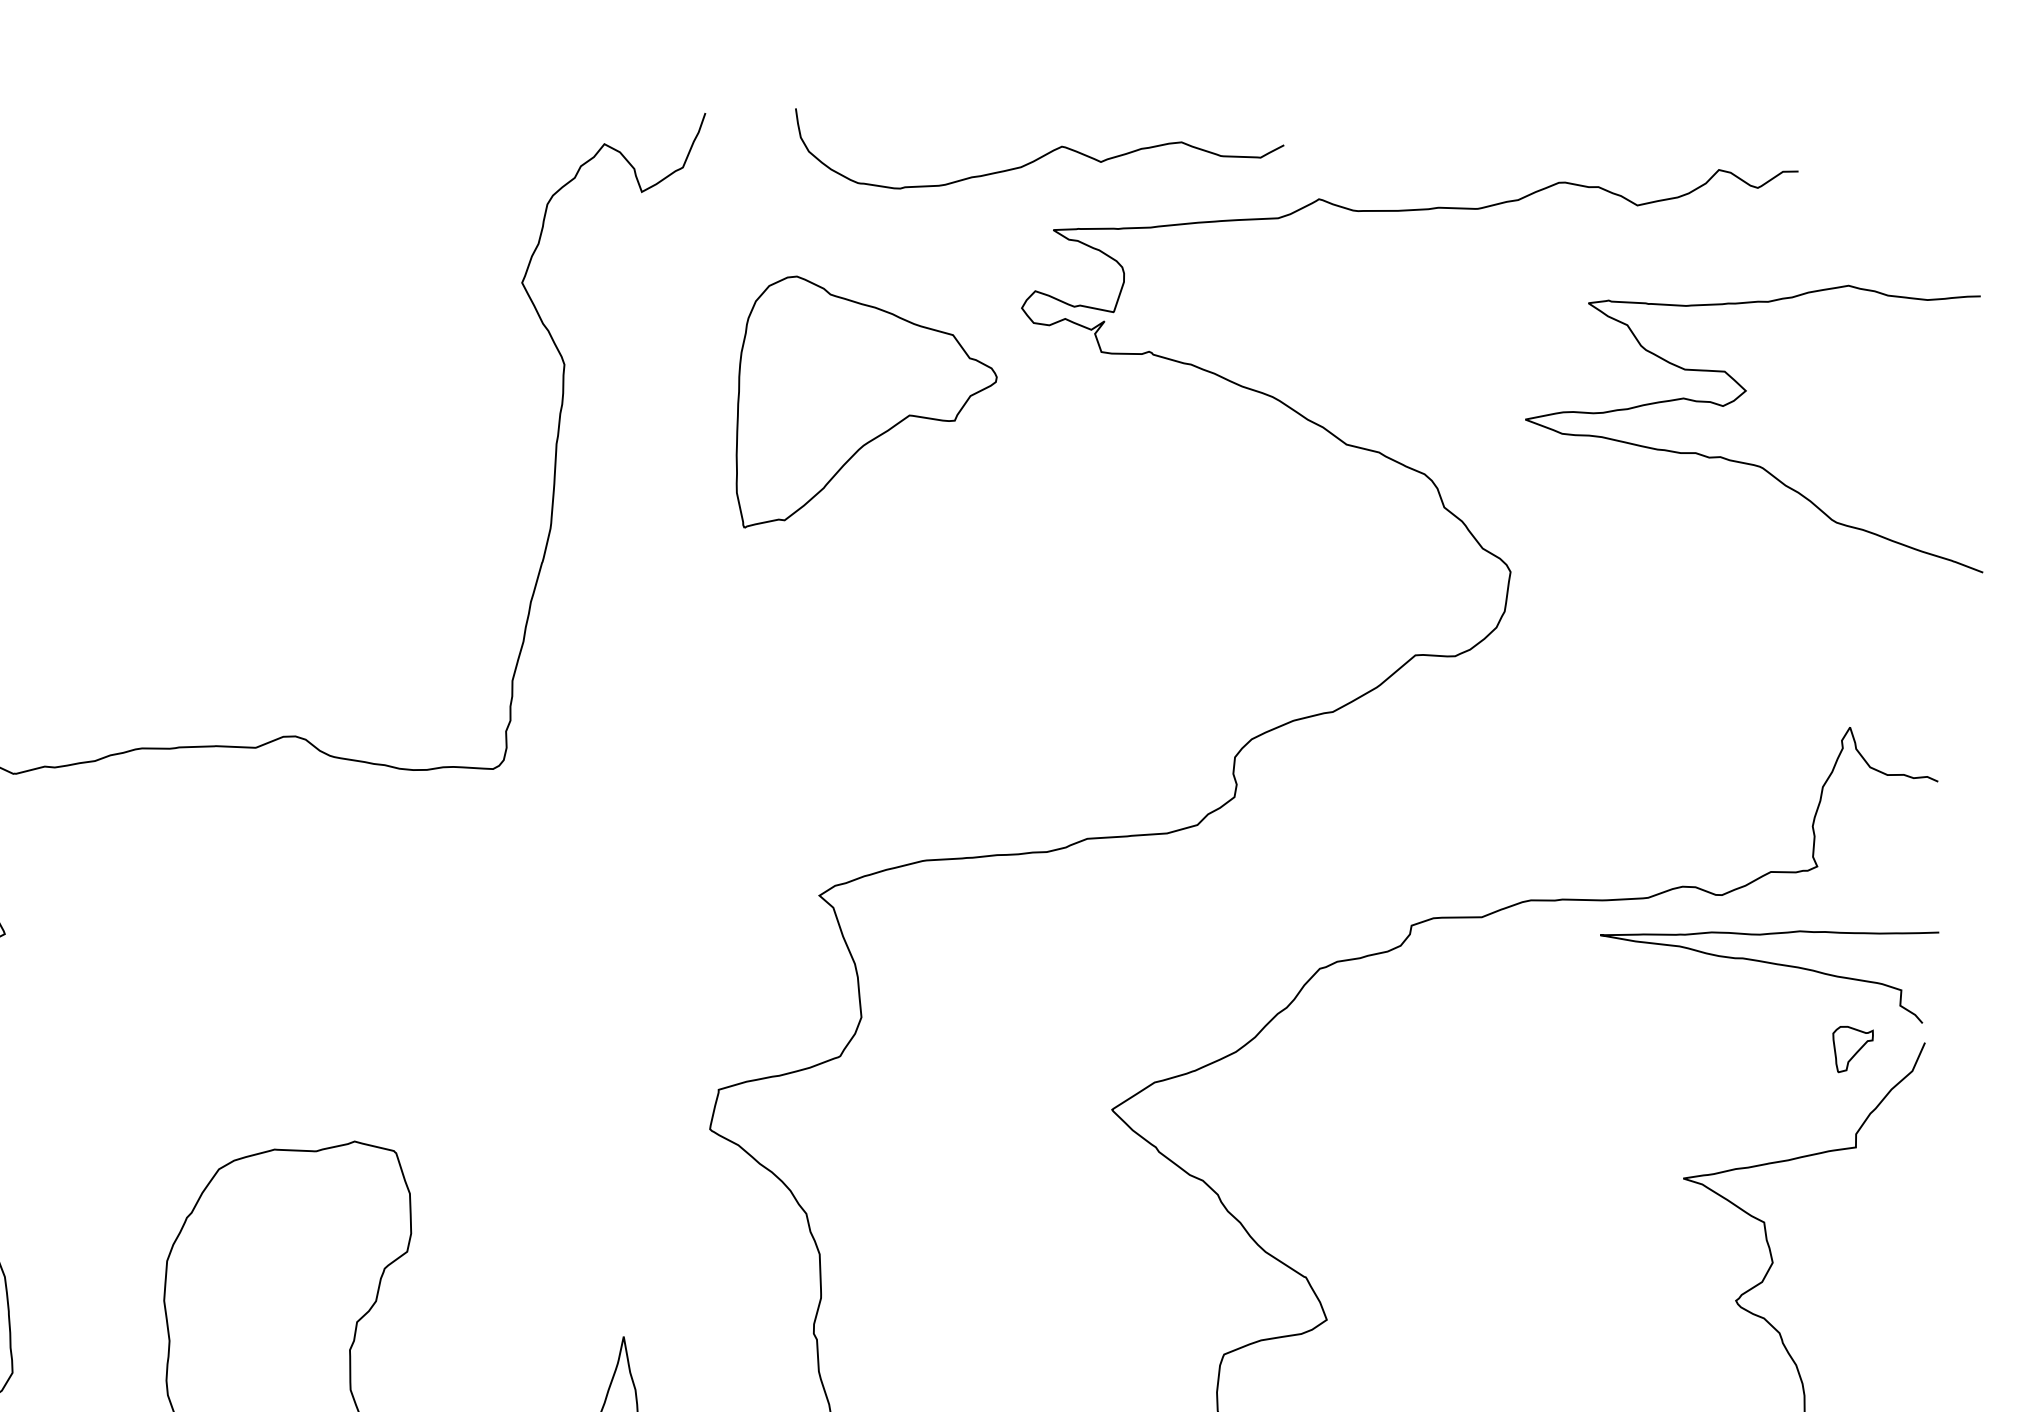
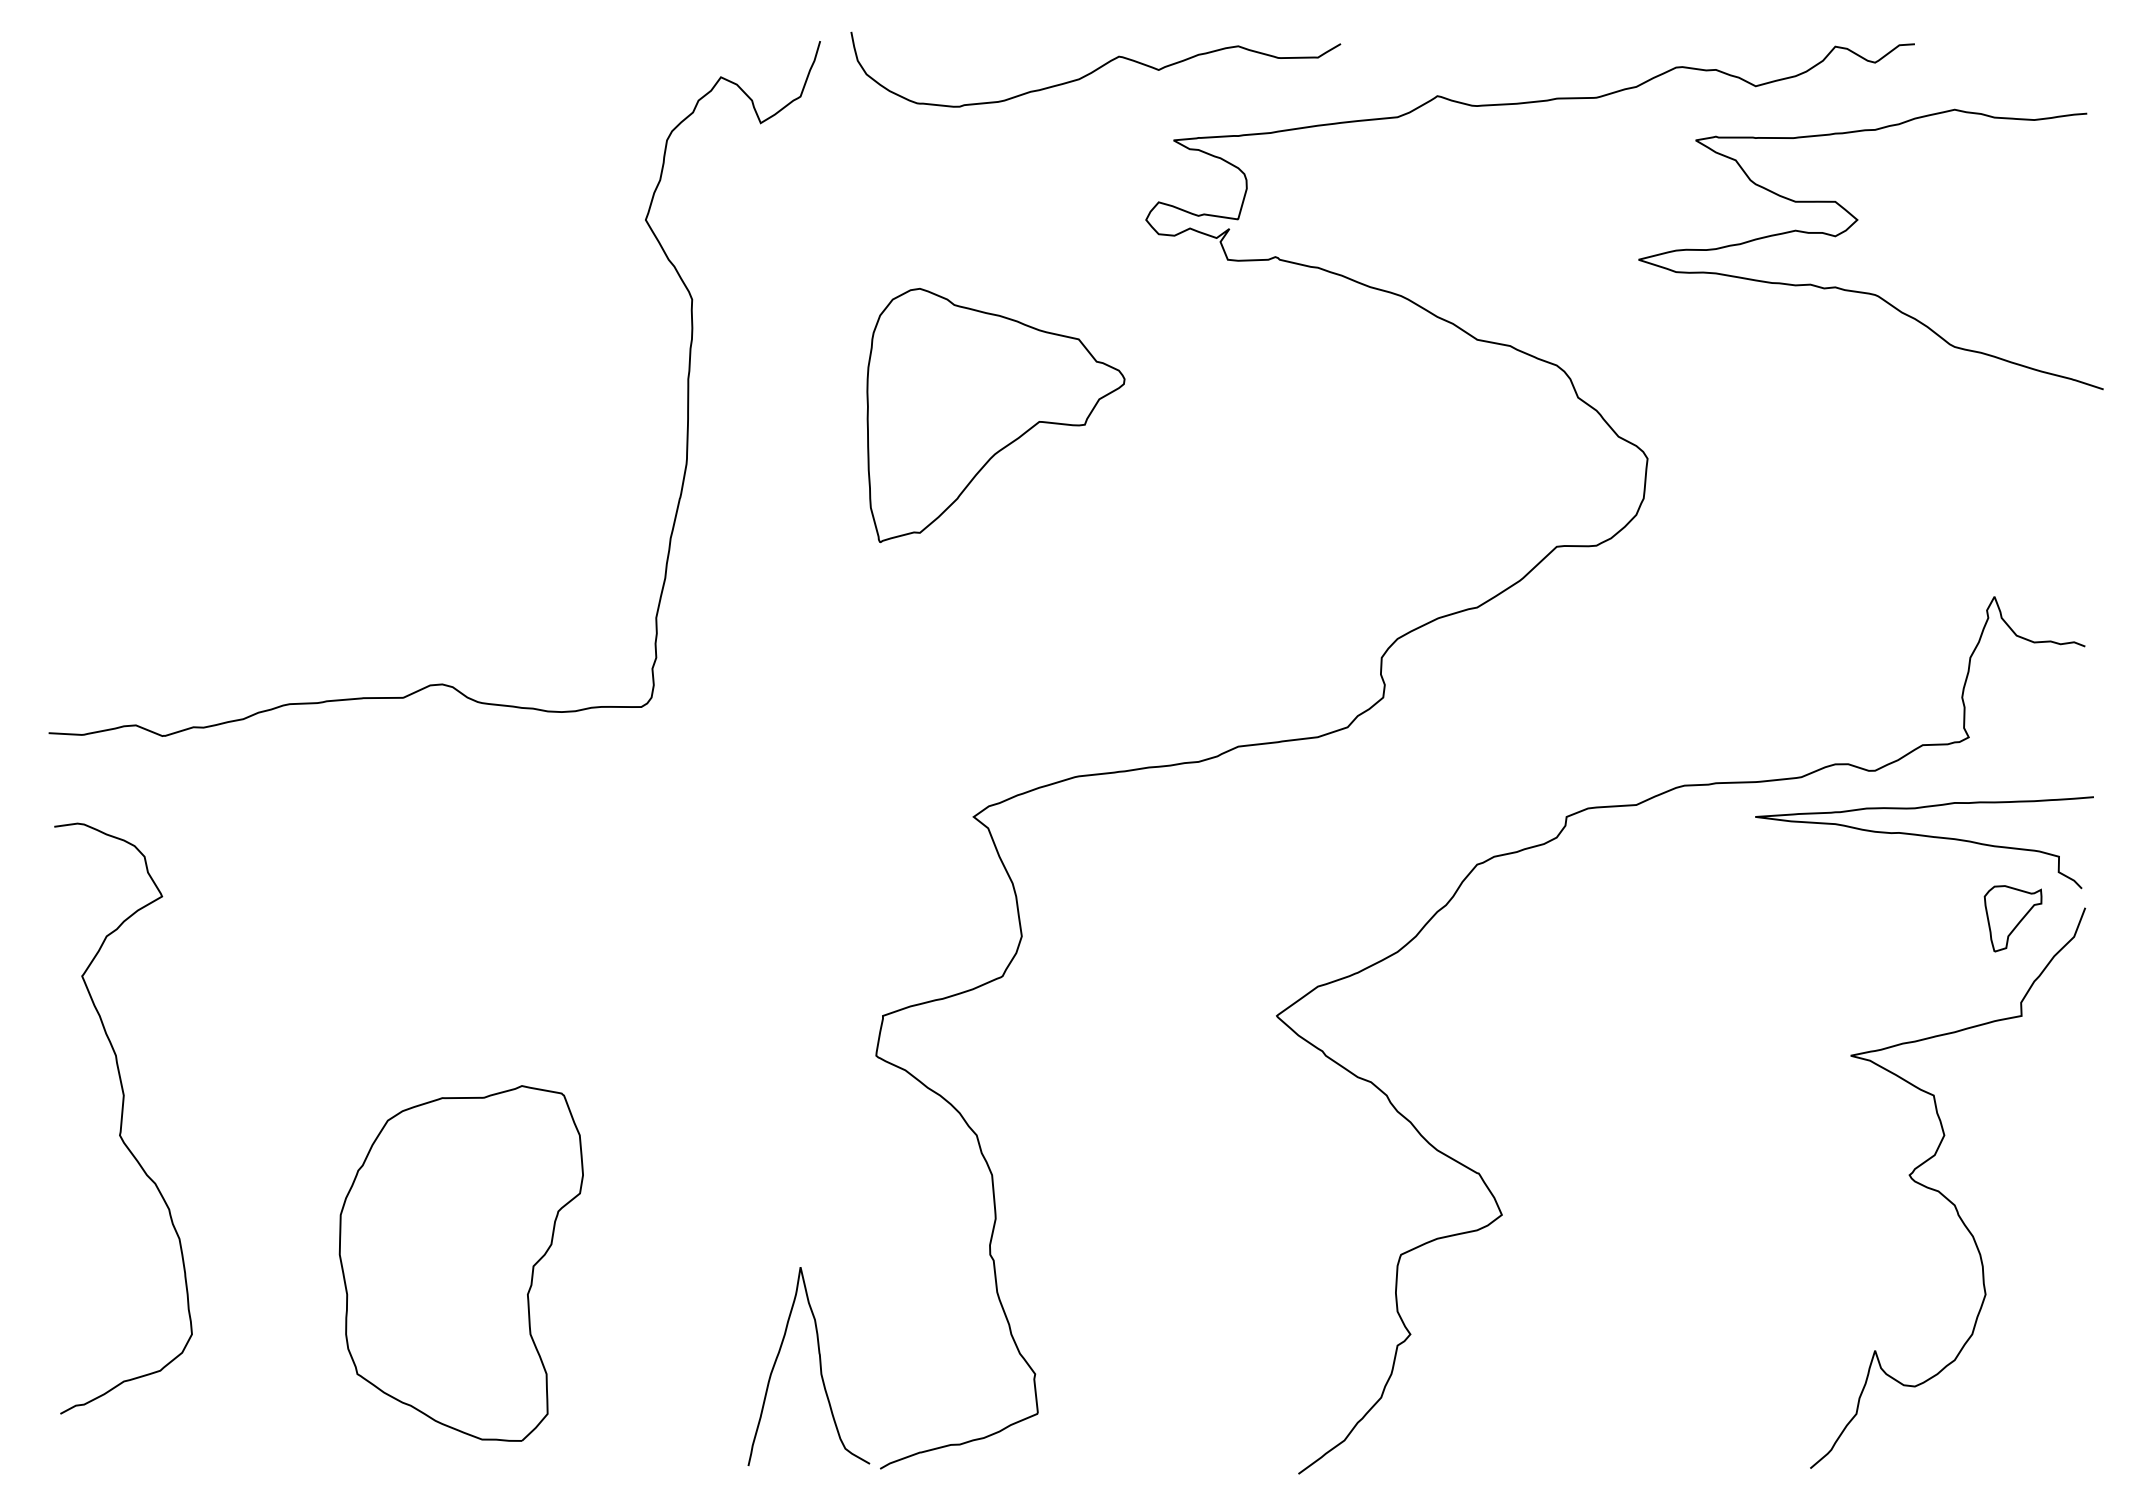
curve: (1037, 158) -> (1095, 69), moved
curve: (1737, 399) -> (1849, 228), moved
part: (866, 406) -> (995, 415), moved
part: (1851, 1049) -> (2012, 918), size x1.43

